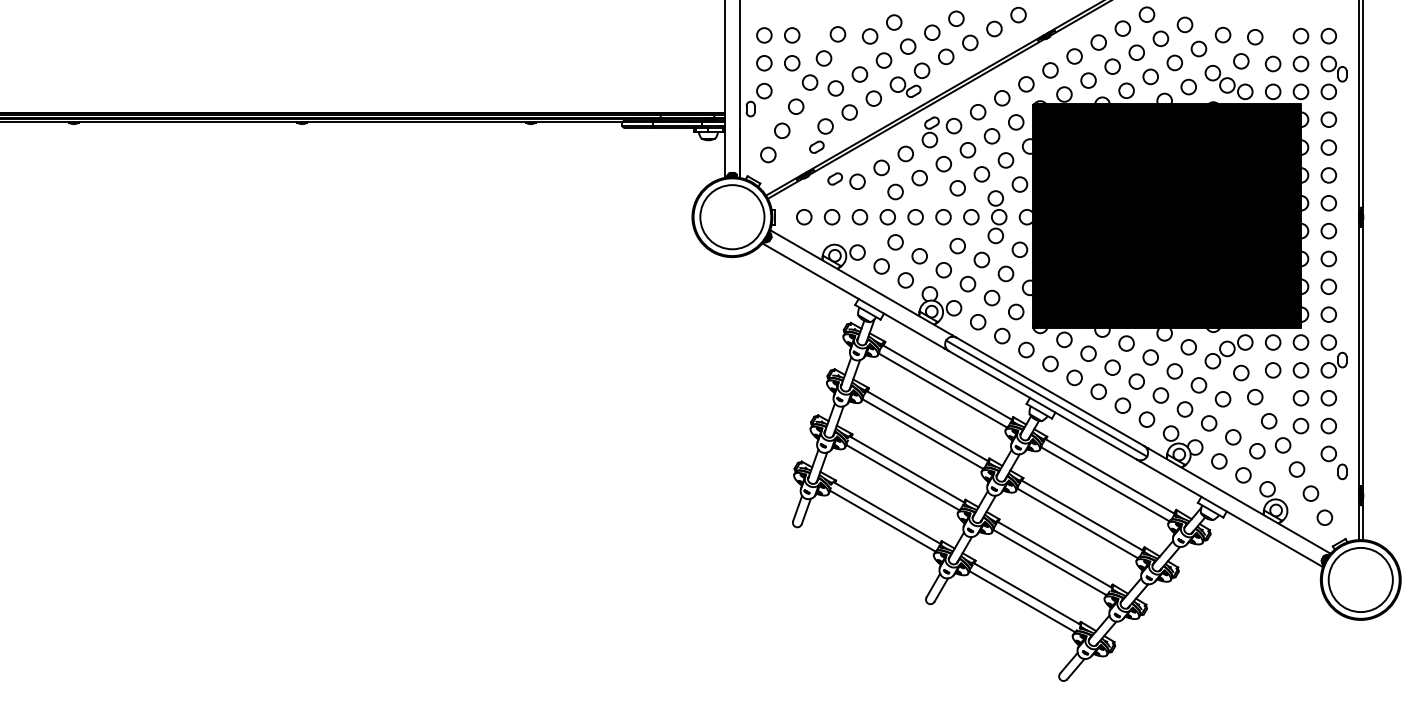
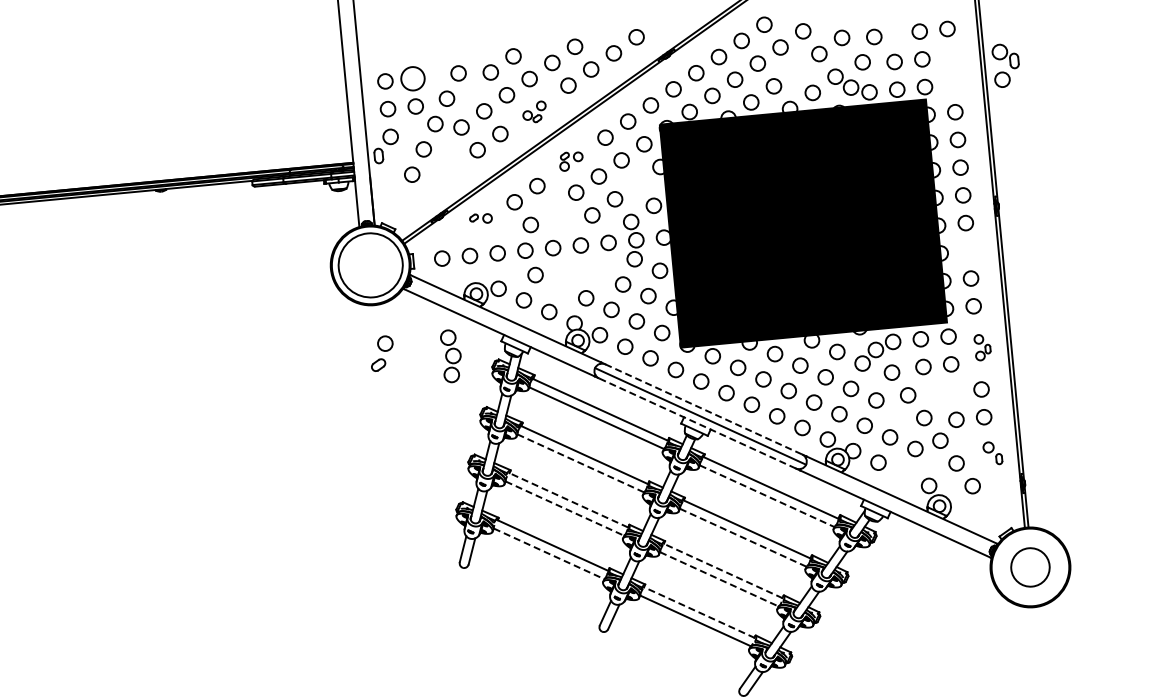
circle: (792, 35) -> (413, 78), size x1.6
circle: (1174, 62) -> (796, 69), removed
part: (1333, 77) -> (1005, 65), moved
part: (909, 79) -> (534, 111), size x0.6
part: (941, 132) -> (570, 161), size x0.6
part: (821, 135) -> (382, 353), moved
circle: (768, 154) -> (400, 199), removed
circle: (1005, 160) -> (637, 183), removed
circle: (919, 177) -> (553, 208), removed
part: (846, 180) -> (480, 218), size x0.6
circle: (957, 245) -> (597, 272), removed
circle: (919, 256) -> (560, 286), removed
circle: (1328, 258) -> (968, 250), removed
part: (804, 315) -> (451, 356), added
part: (1333, 356) -> (982, 347), size x0.6
line: (1050, 392) -> (703, 409), solid -> dashed
circle: (1300, 398) -> (953, 392), removed
line: (1042, 405) -> (697, 423), solid -> dashed
line: (922, 434) -> (580, 463), solid -> dashed
part: (1333, 462) -> (992, 453), size x0.7
line: (907, 469) -> (568, 500), solid -> dashed
circle: (1243, 475) -> (903, 474), removed
line: (903, 477) -> (565, 508), solid -> dashed
line: (1105, 484) -> (767, 496), solid -> dashed
circle: (1324, 517) -> (988, 508), removed
line: (882, 521) -> (548, 554), solid -> dashed
line: (1077, 523) -> (743, 537), solid -> dashed
line: (1054, 554) -> (723, 570), solid -> dashed
line: (1050, 562) -> (719, 579), solid -> dashed
circle: (1360, 579) -> (1030, 566), size x0.6
line: (1027, 593) -> (699, 612), solid -> dashed

